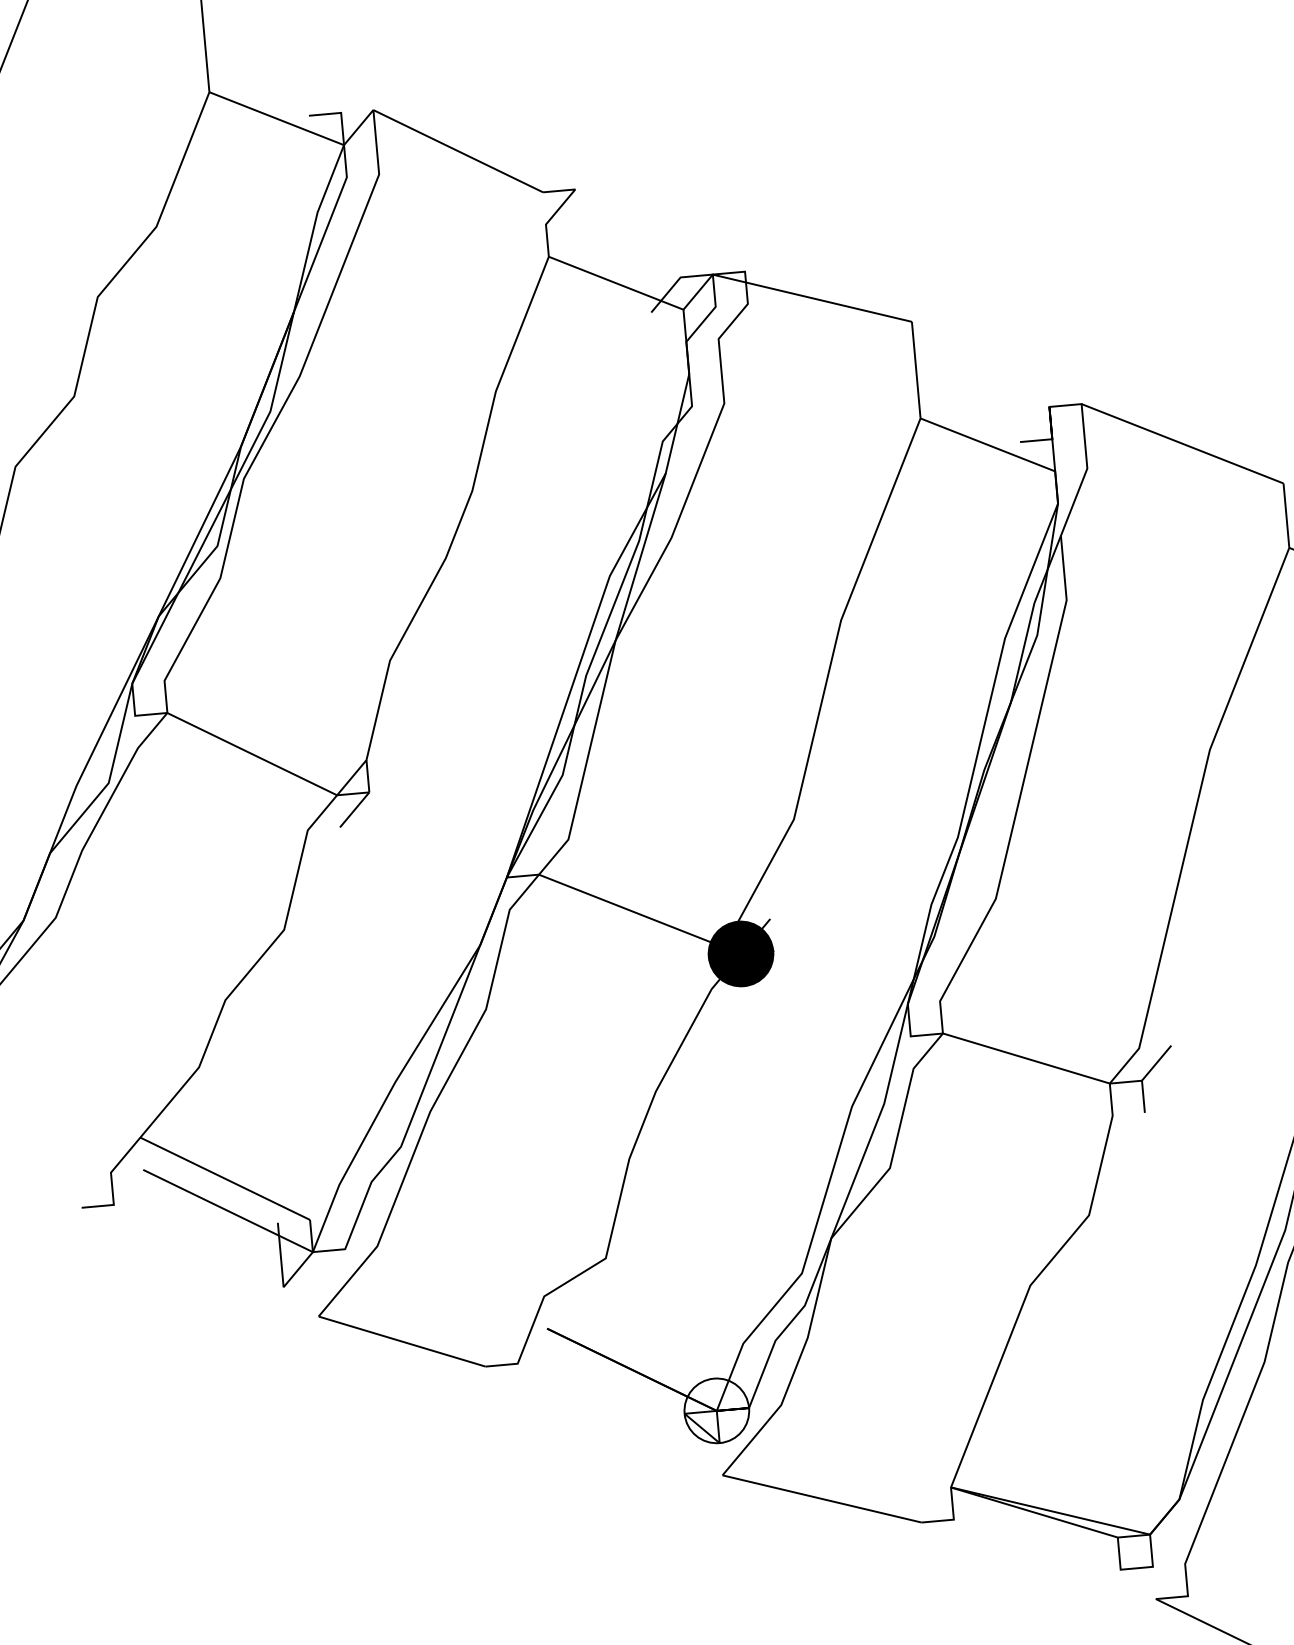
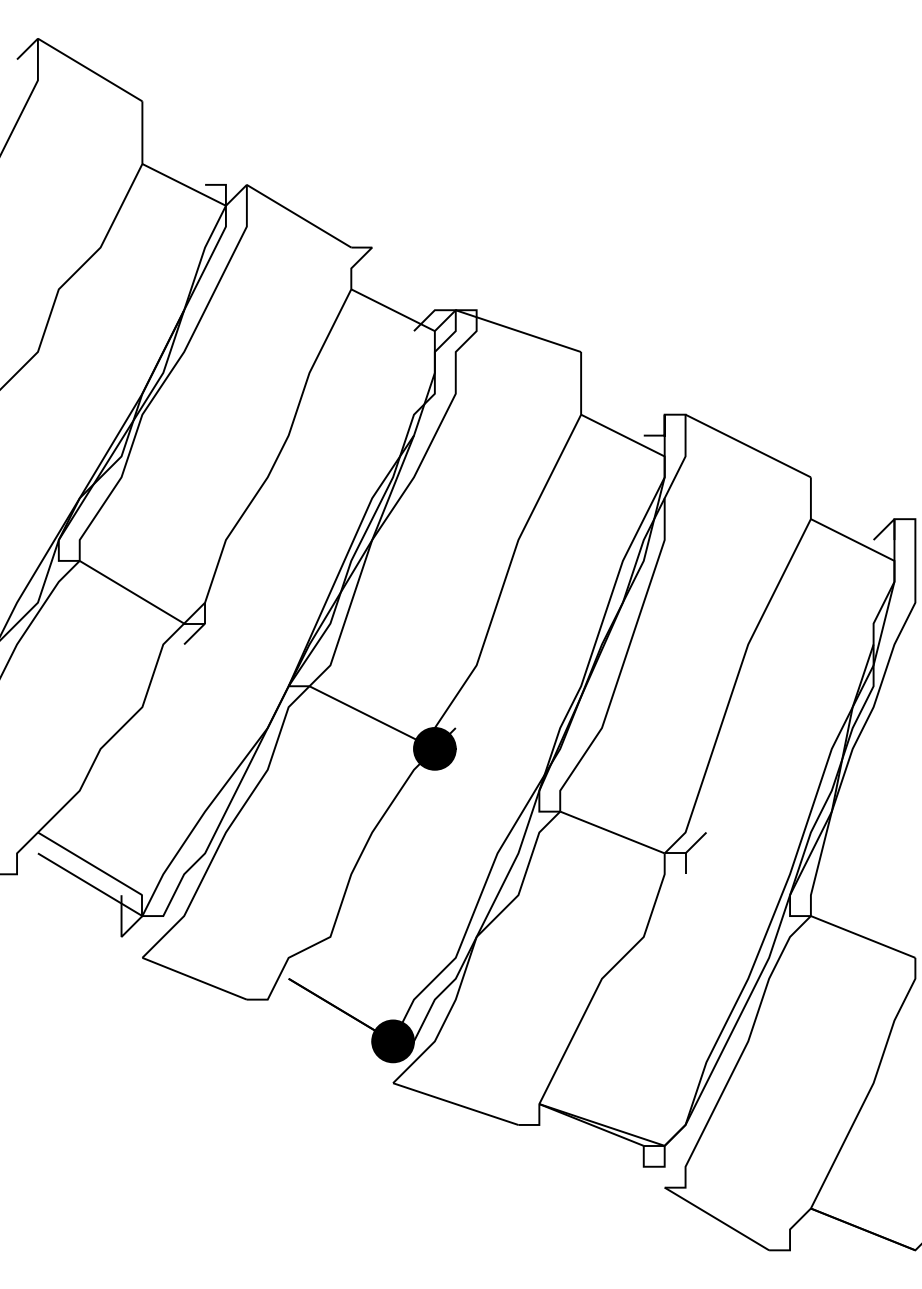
fill: (717, 1410) -> (393, 1041), added

